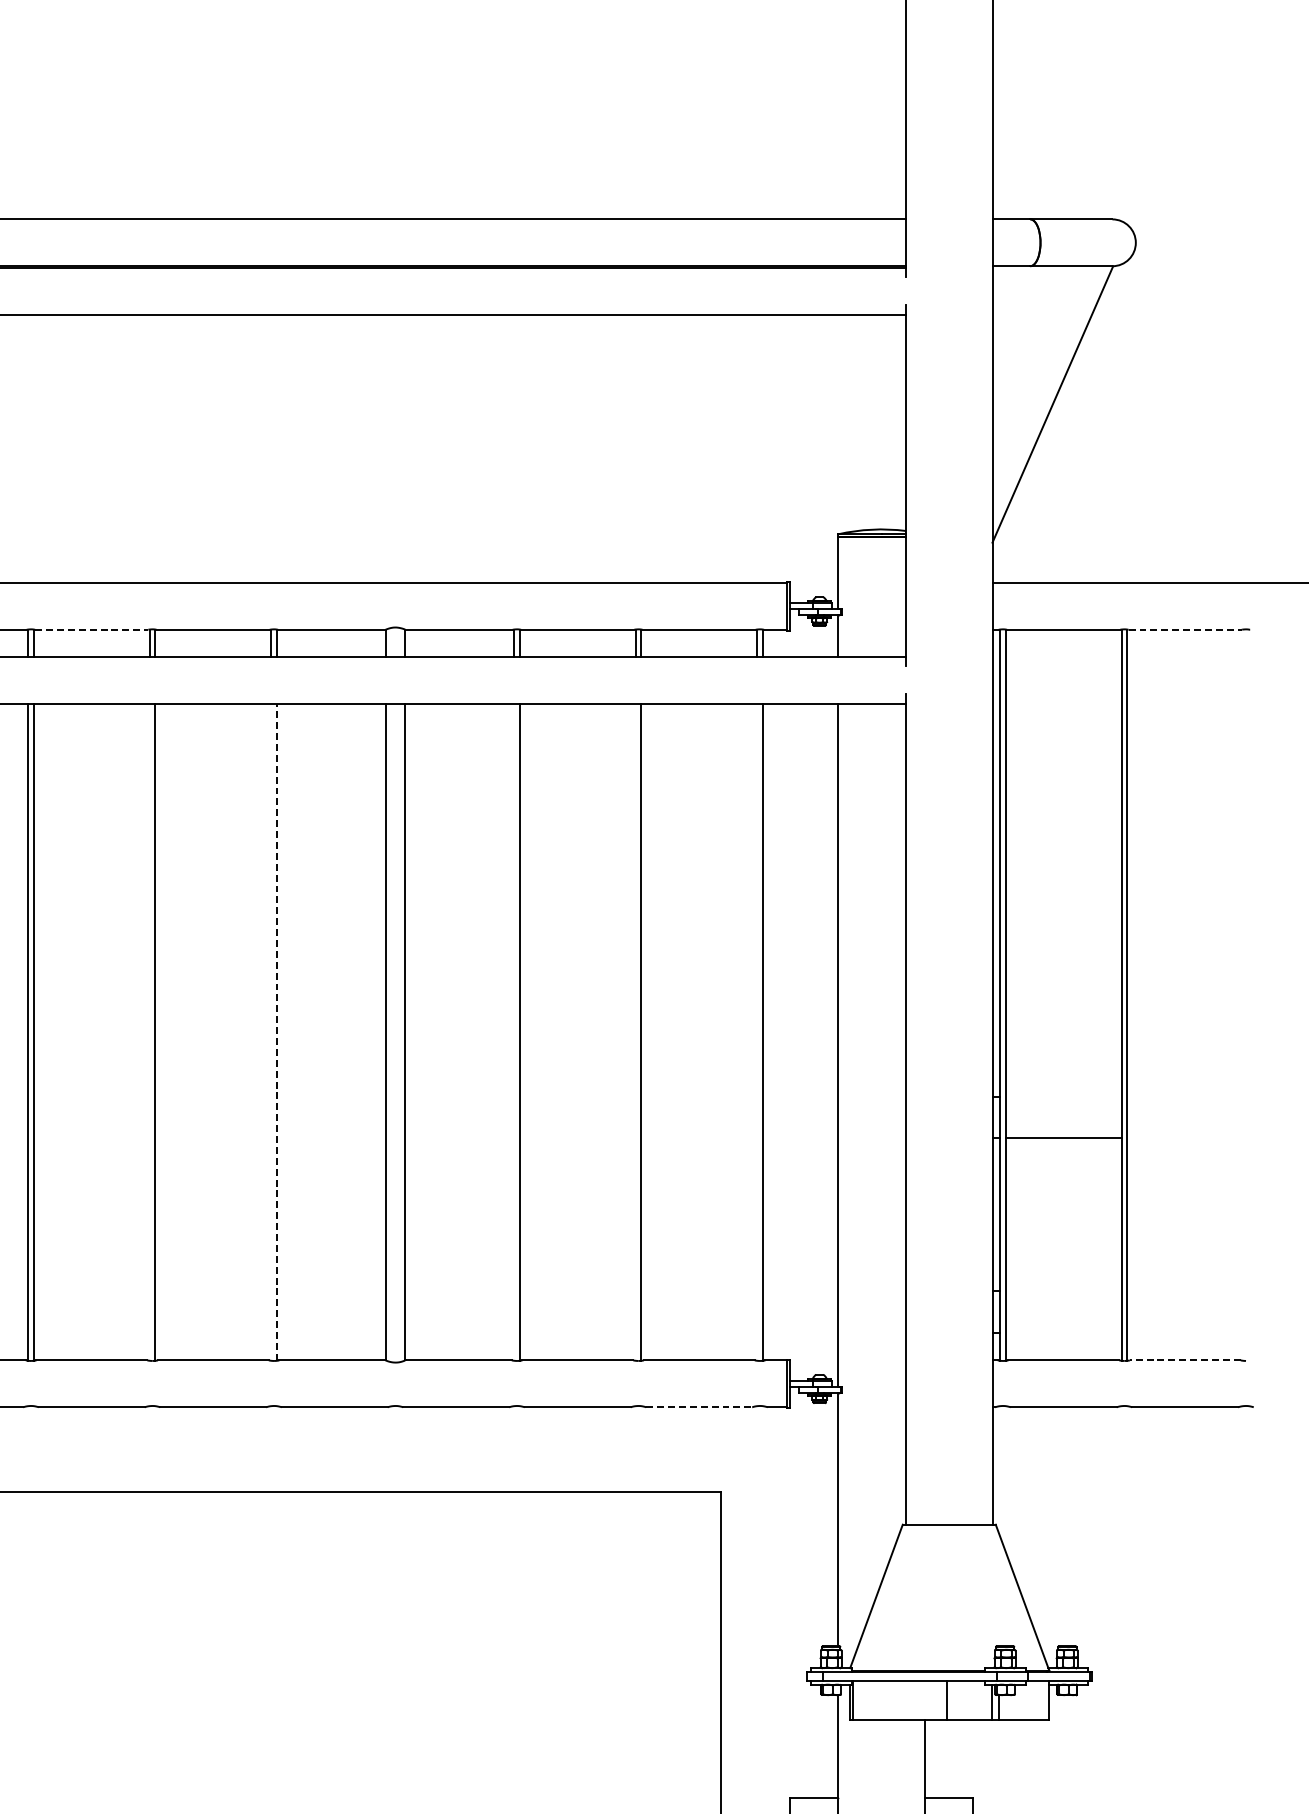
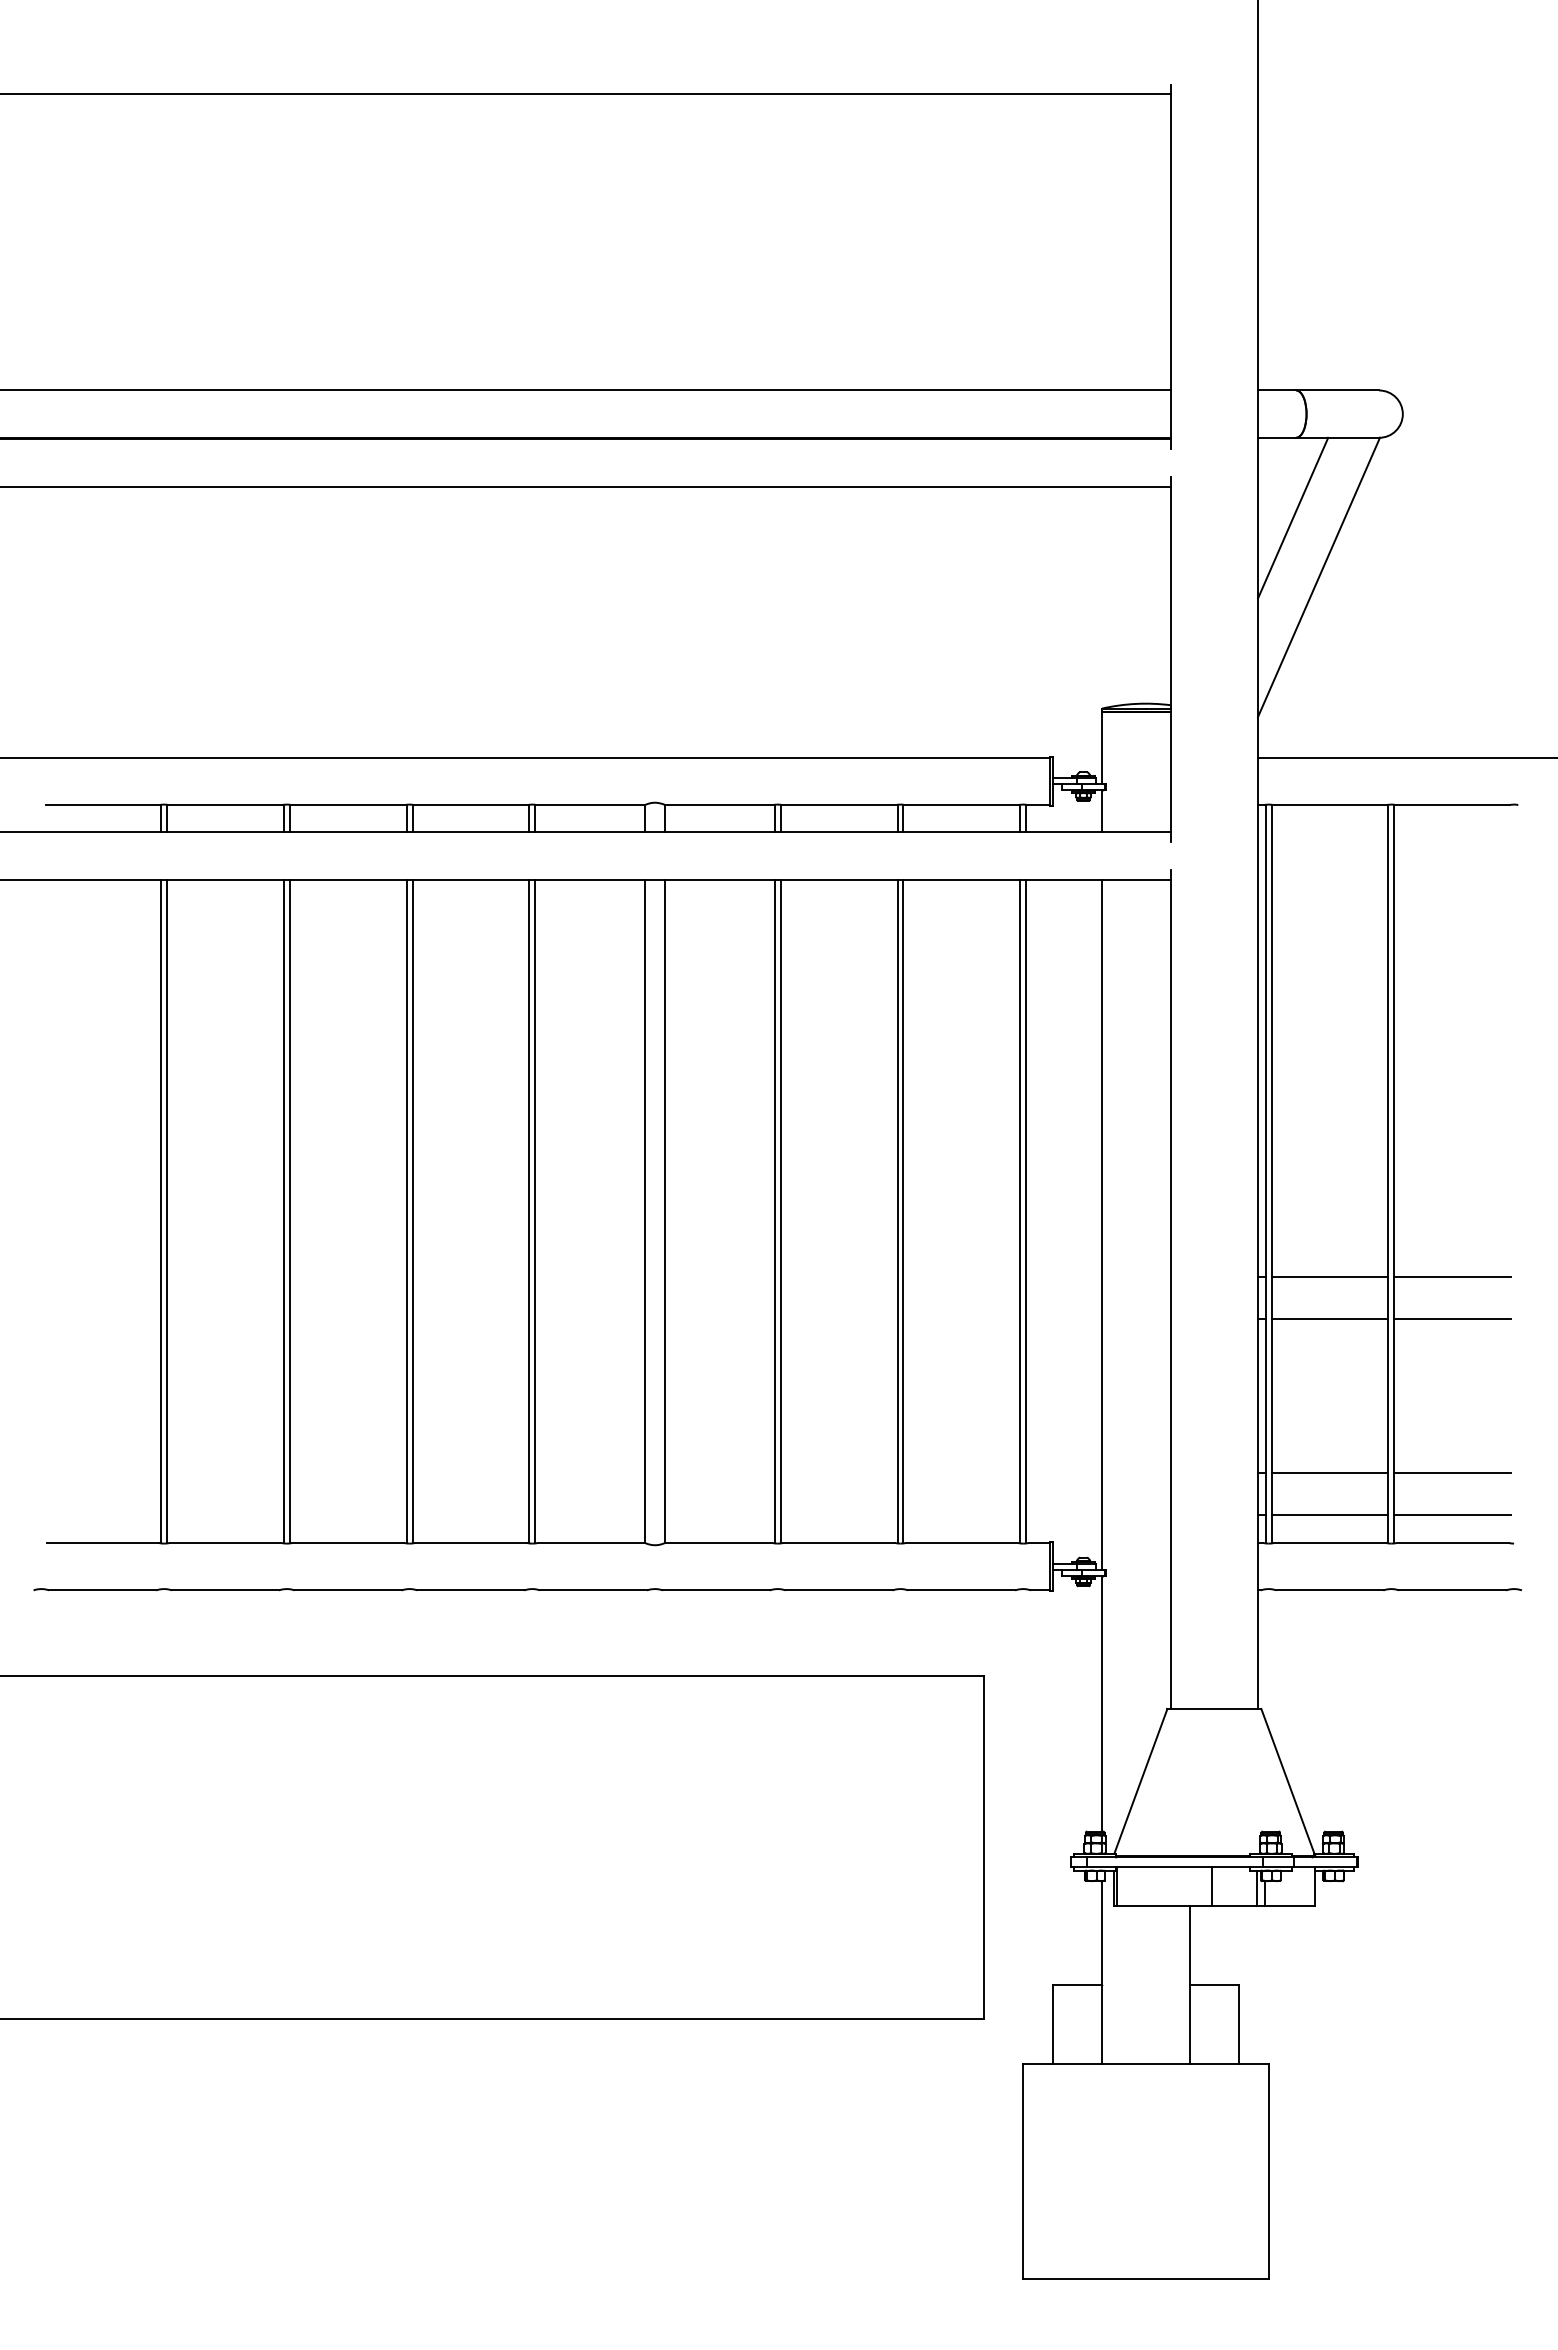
line: (1027, 345) -> (1293, 517), added
line: (92, 629) -> (348, 804), dashed -> solid
line: (1186, 629) -> (1453, 804), dashed -> solid
line: (149, 1032) -> (406, 1211), added
line: (271, 1032) -> (529, 1211), added
line: (277, 1032) -> (535, 1211), dashed -> solid
line: (513, 1032) -> (774, 1211), added
line: (635, 1032) -> (897, 1211), added
line: (757, 1032) -> (1020, 1211), added
line: (1063, 1096) -> (1329, 1276), added
line: (1185, 1096) -> (1452, 1276), added
line: (1185, 1138) -> (1452, 1318), added
line: (1063, 1291) -> (1329, 1473), added
line: (1185, 1291) -> (1452, 1473), added
line: (1063, 1332) -> (1329, 1514), added
line: (1185, 1332) -> (1452, 1514), added
line: (1185, 1359) -> (1452, 1542), dashed -> solid
line: (698, 1407) -> (961, 1590), dashed -> solid

